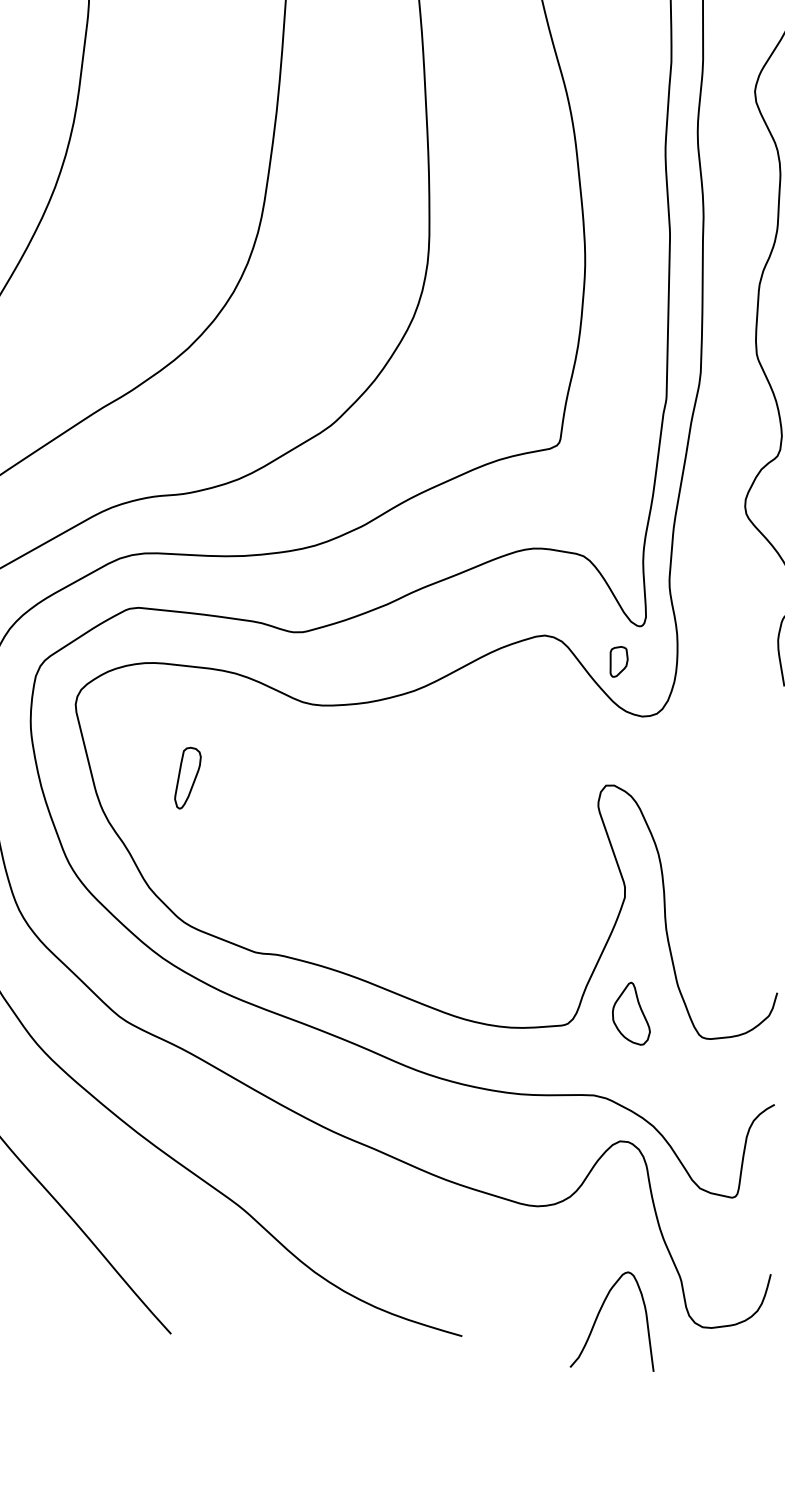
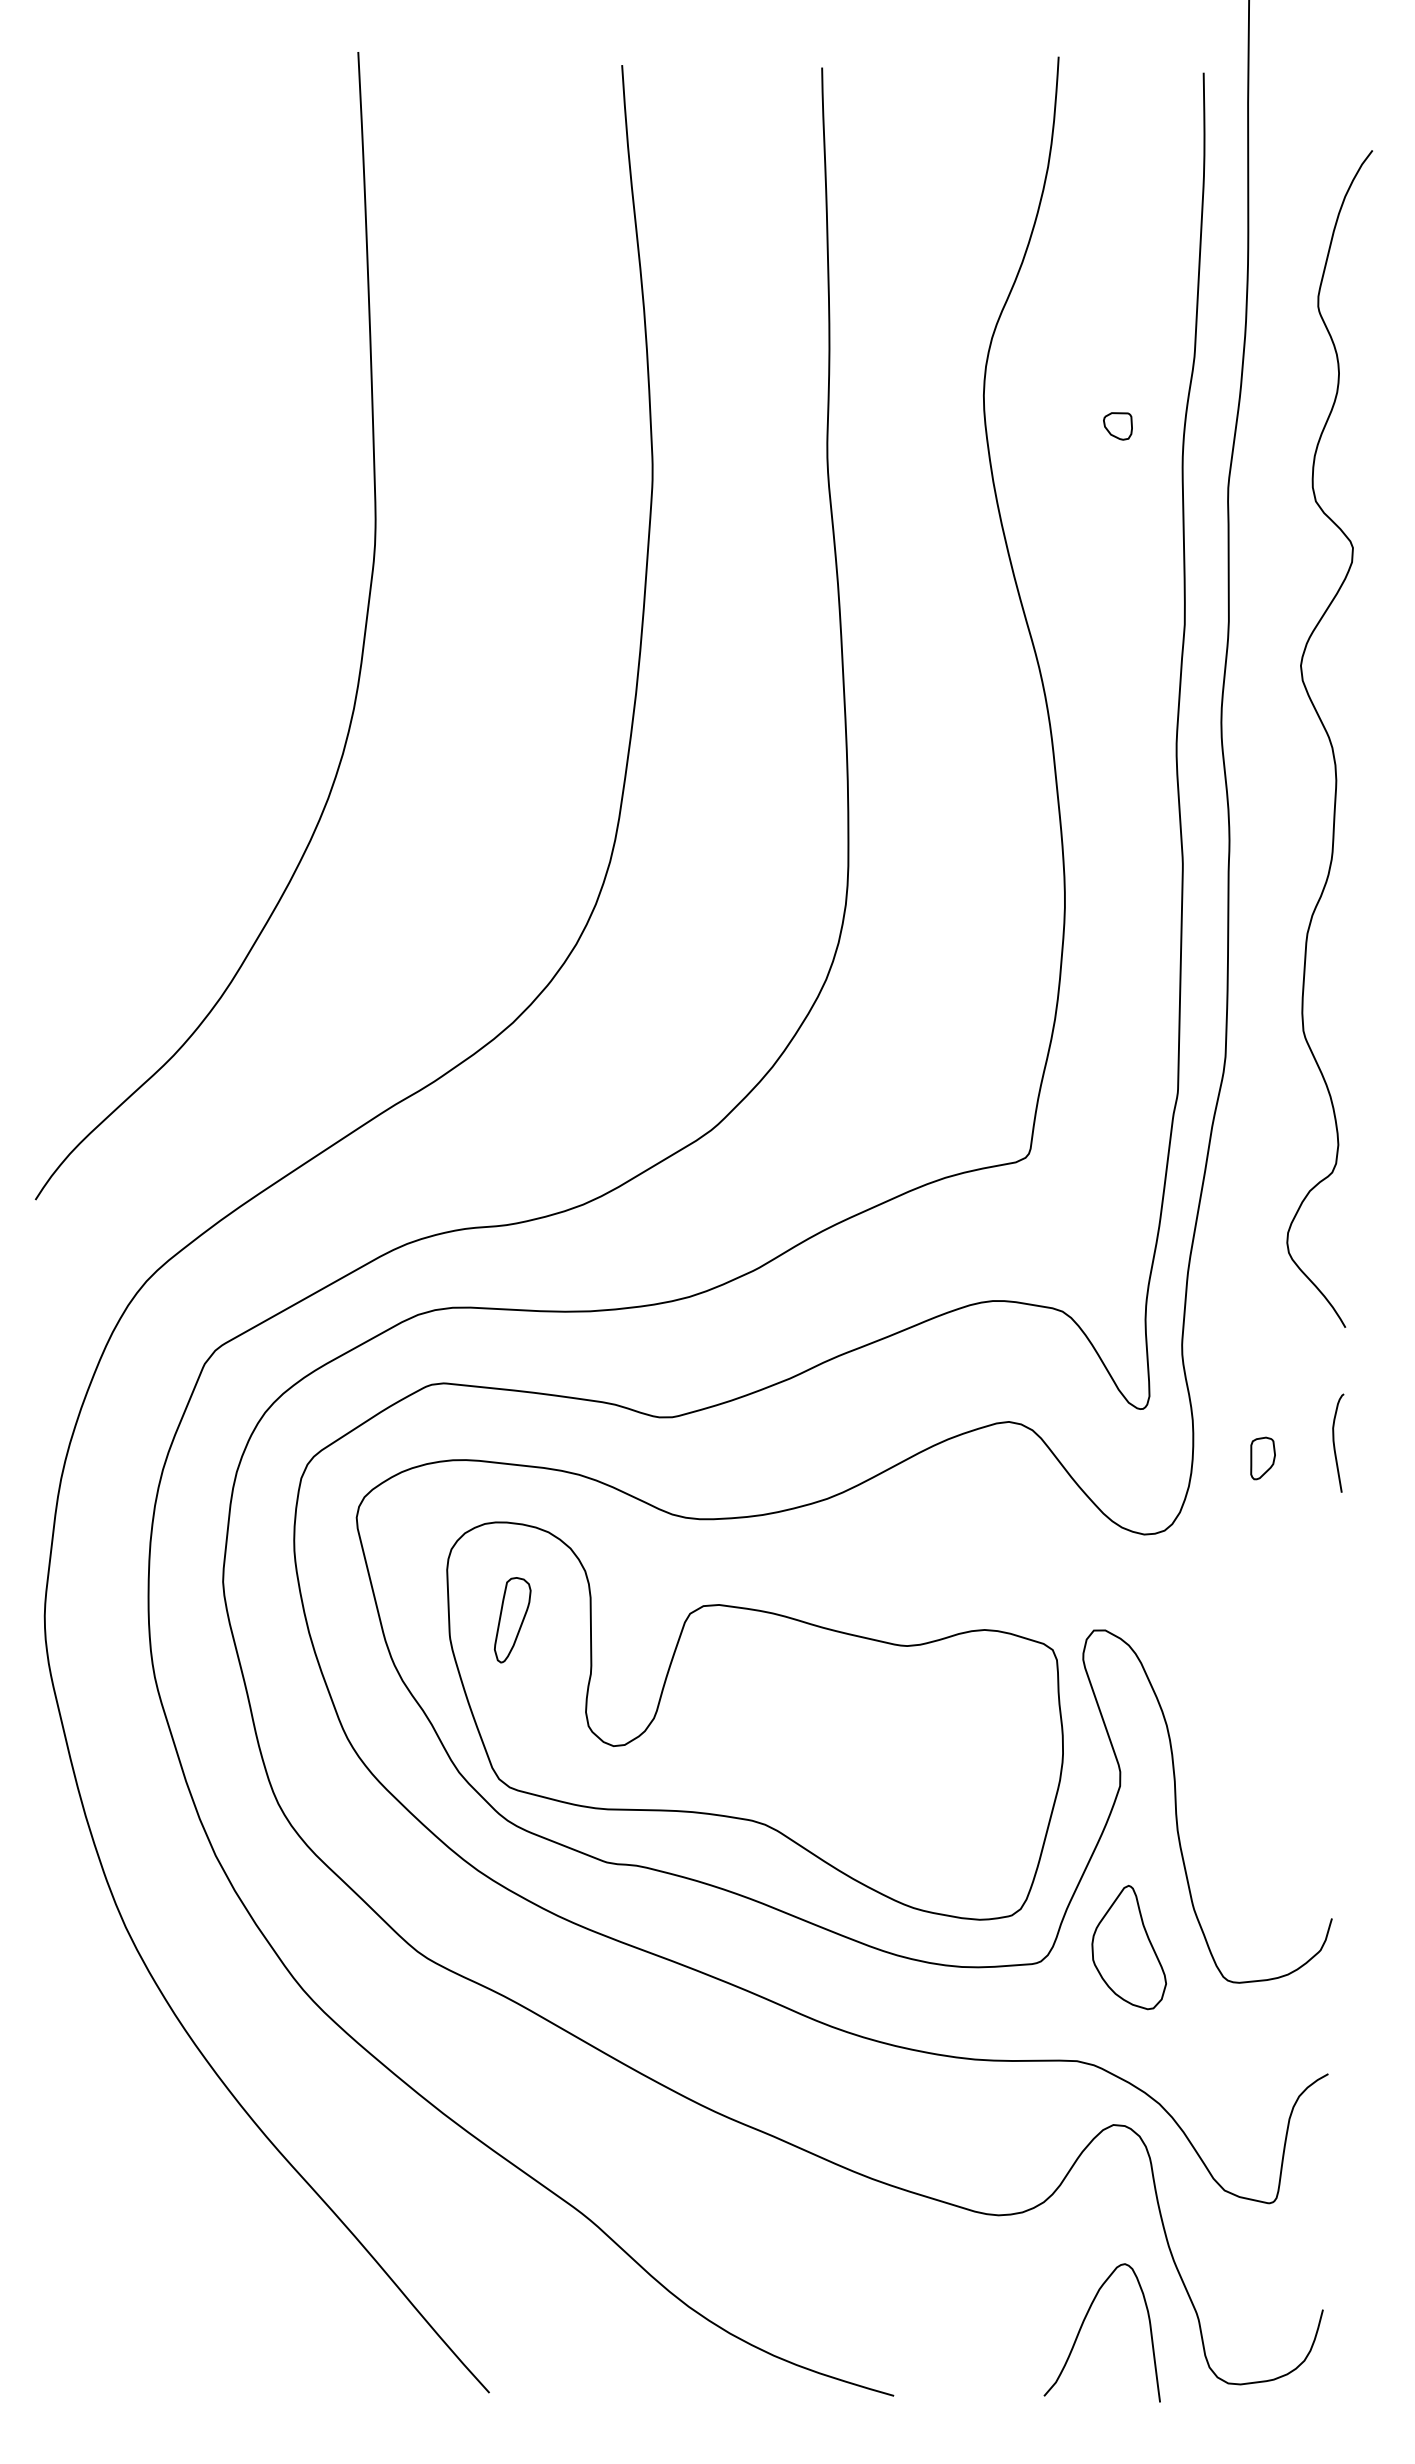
part: (618, 661) -> (1262, 1458), moved
part: (361, 850) -> (754, 1720), added
part: (630, 1013) -> (1128, 1947), size x1.43
curve: (598, 1315) -> (1083, 2324), moved

